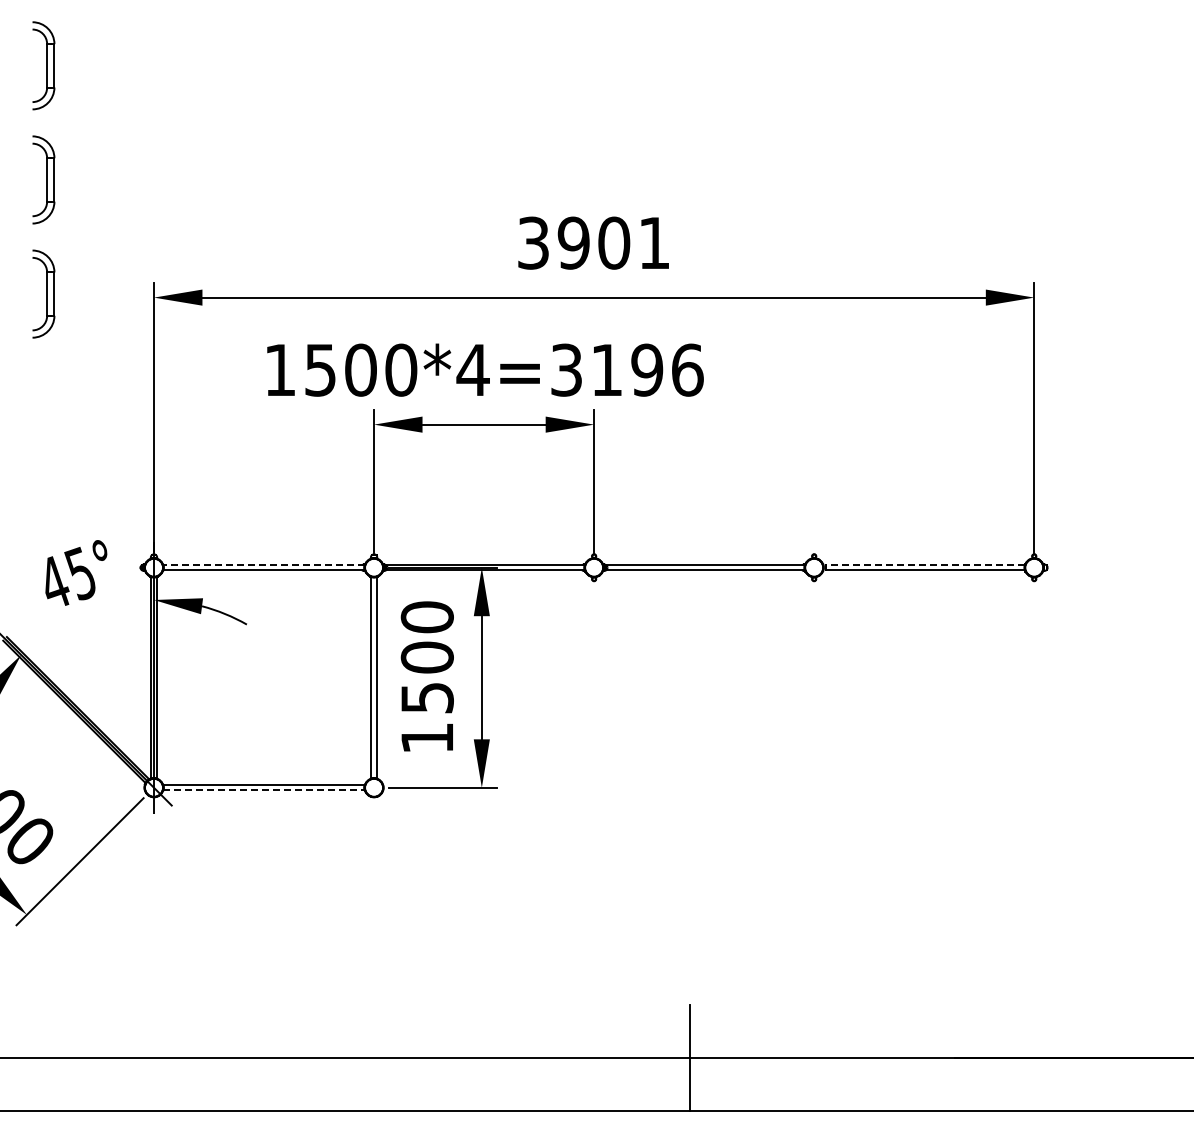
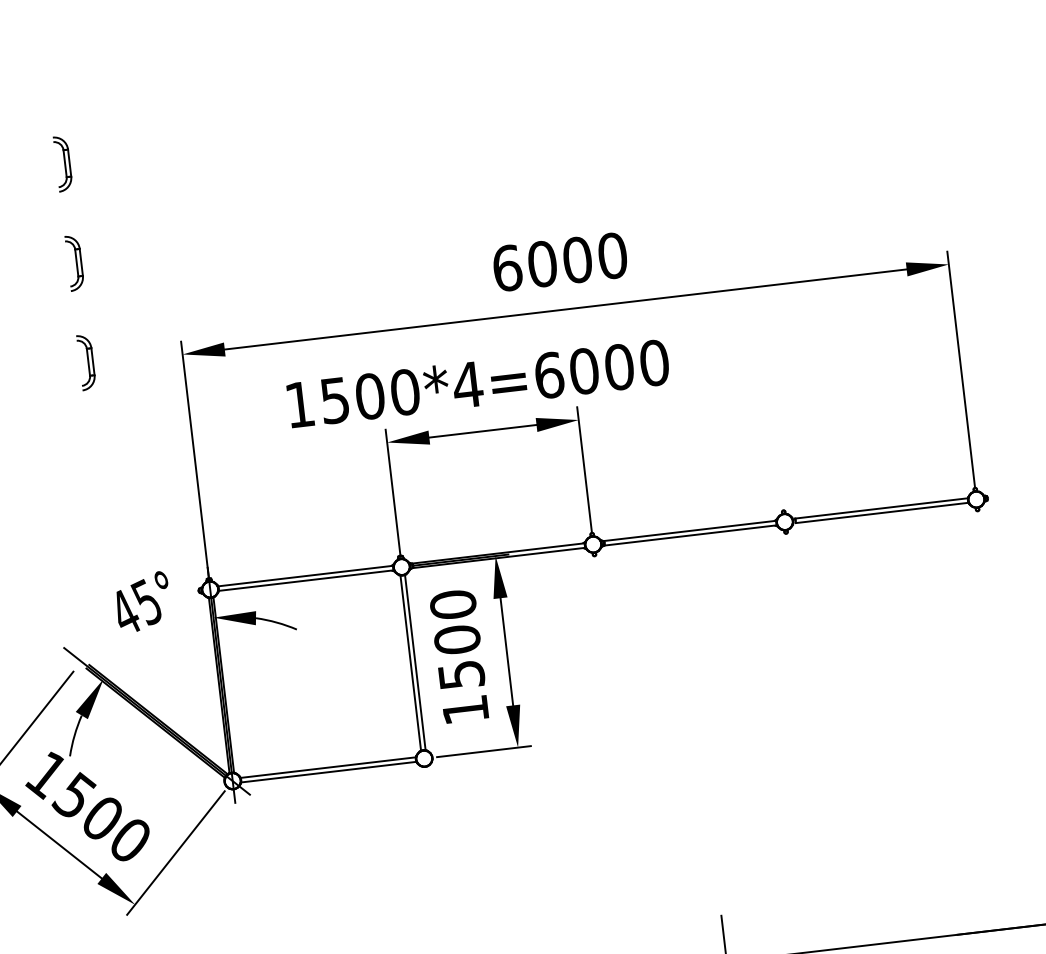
part: (43, 65) -> (62, 163), size x0.71
part: (43, 179) -> (74, 262), size x0.71
text: (594, 242) -> (560, 261), 3901 -> 6000
part: (43, 293) -> (86, 362), size x0.71
text: (627, 369) -> (602, 368), 1500*4=3196 -> 1500*4=6000
line: (264, 565) -> (306, 576), dashed -> solid
line: (925, 565) -> (881, 508), dashed -> solid
line: (264, 790) -> (329, 772), dashed -> solid

